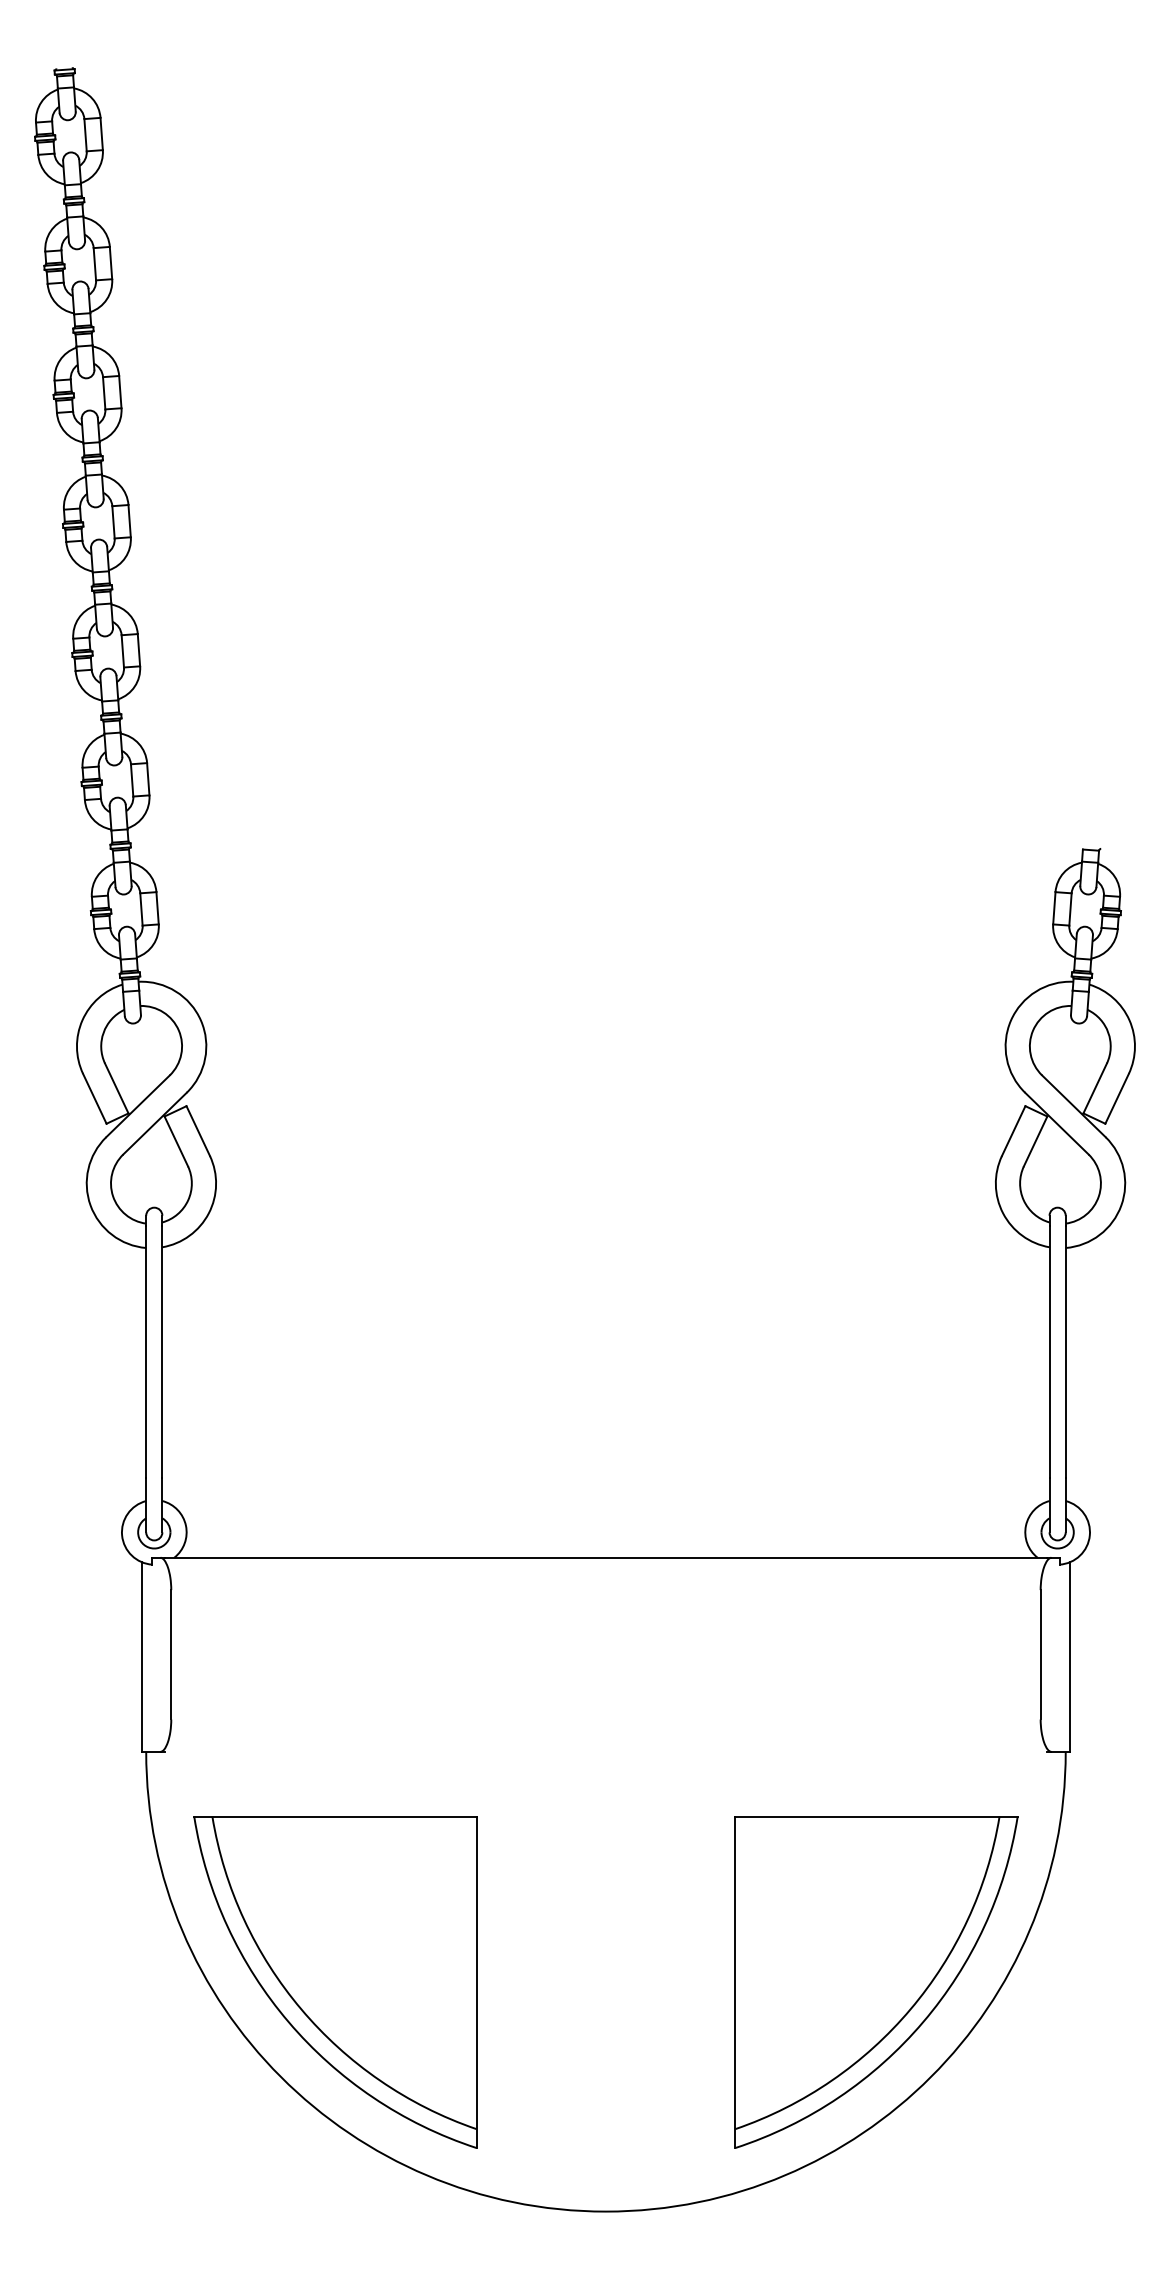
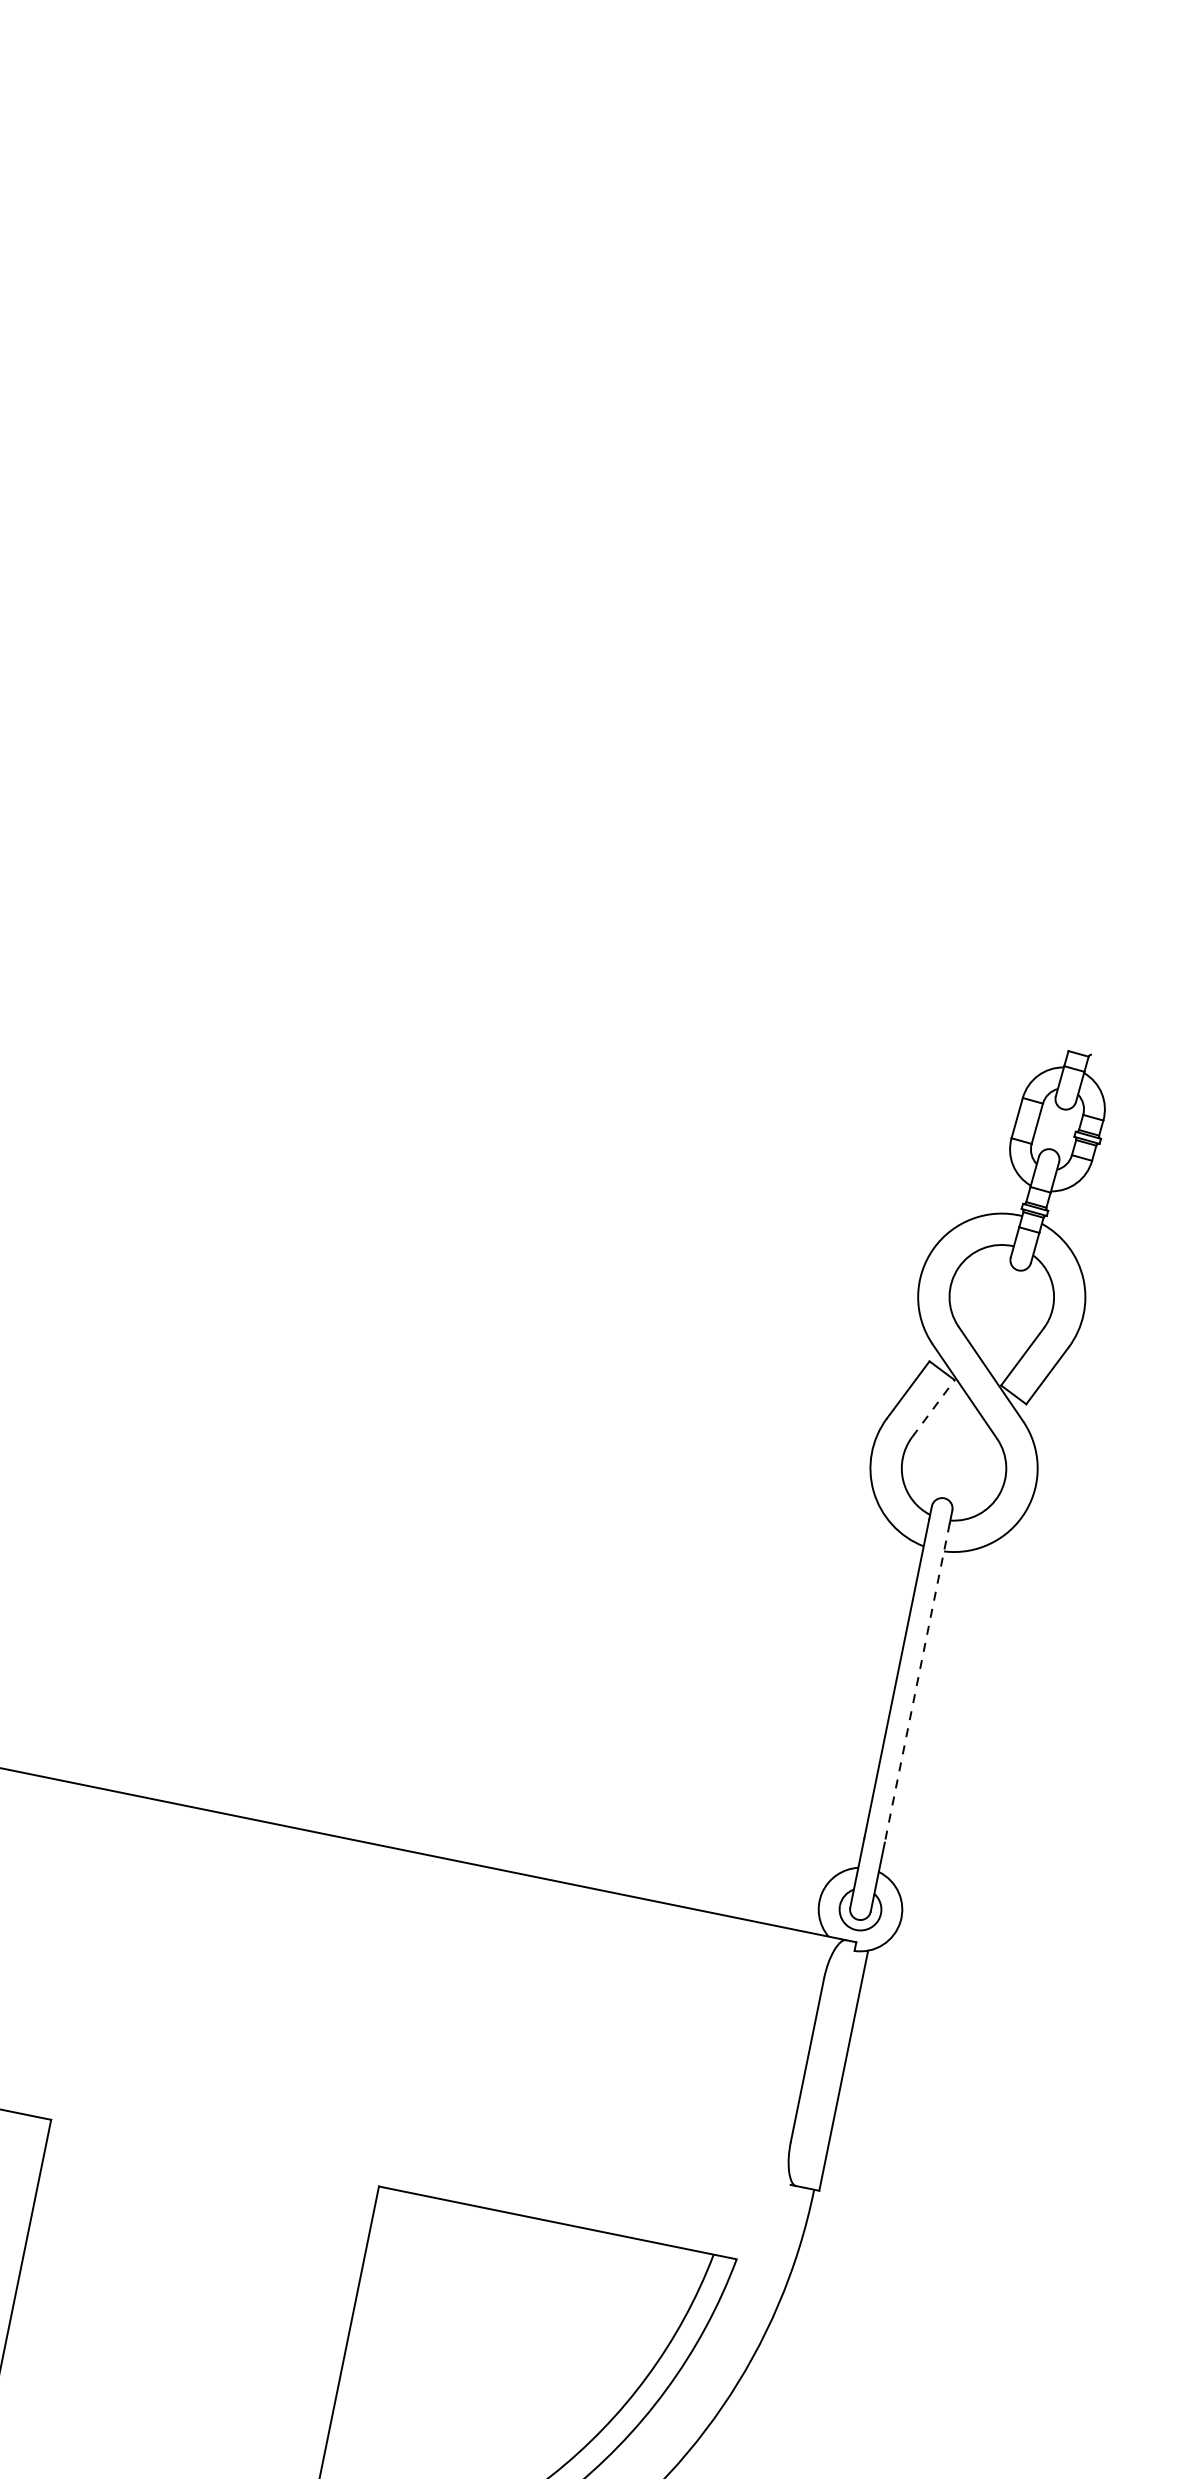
line: (1035, 1141) -> (933, 1408), solid -> dashed
line: (1065, 1351) -> (917, 1682), solid -> dashed

